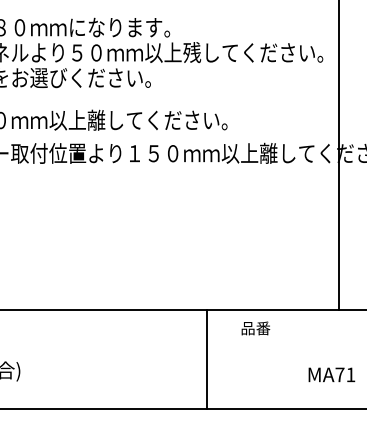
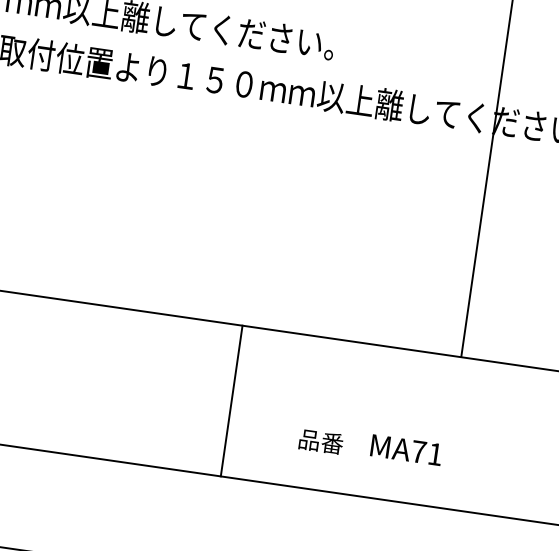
text: (255, 328) -> (320, 441), moved
line: (207, 359) -> (232, 401), moved
text: (331, 374) -> (406, 449), moved

